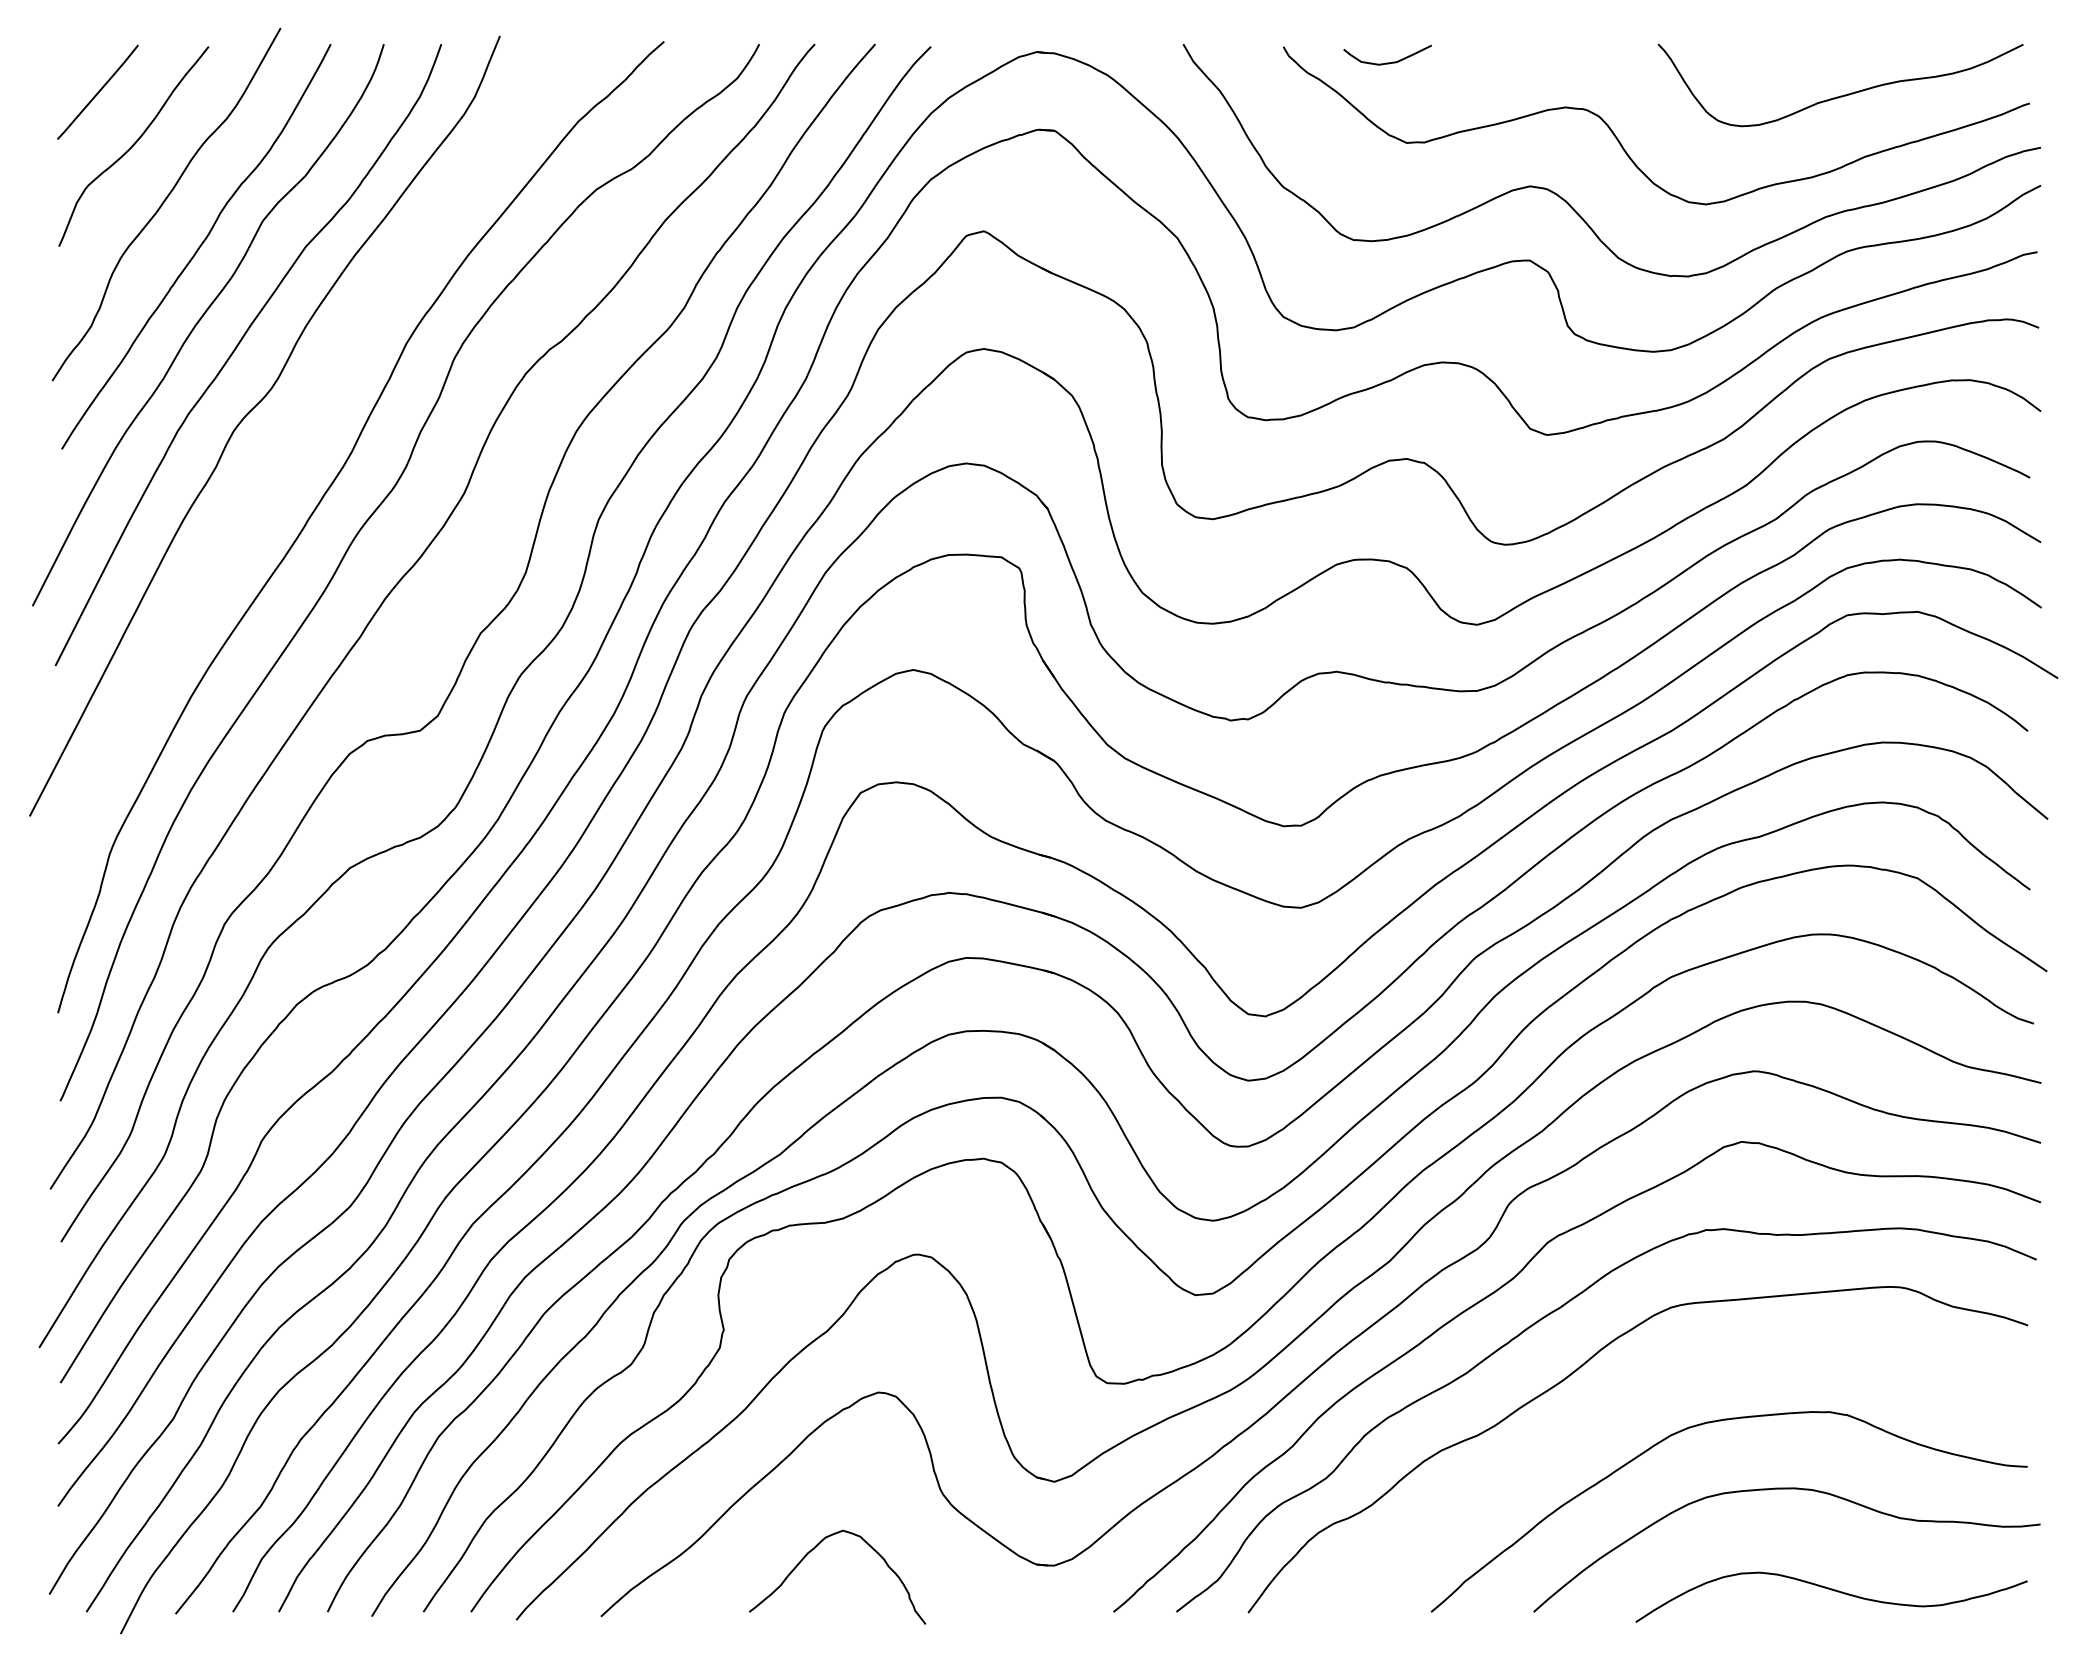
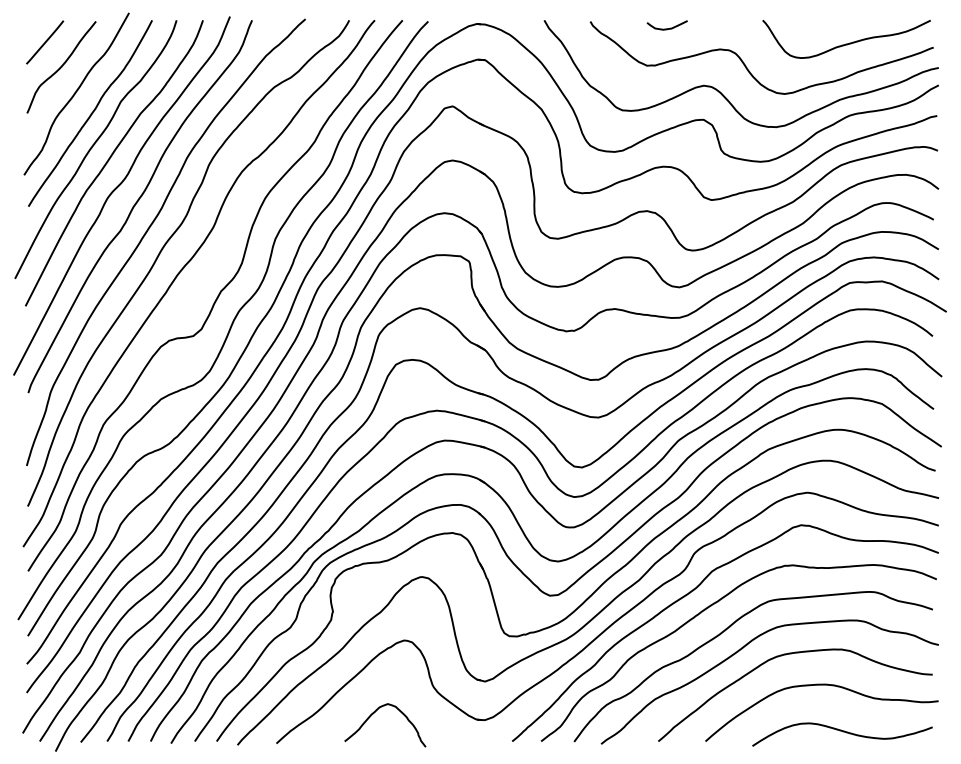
curve: (1385, 61) -> (666, 28), moved
curve: (298, 442) -> (137, 203), added
curve: (1614, 1412) -> (742, 649), added

